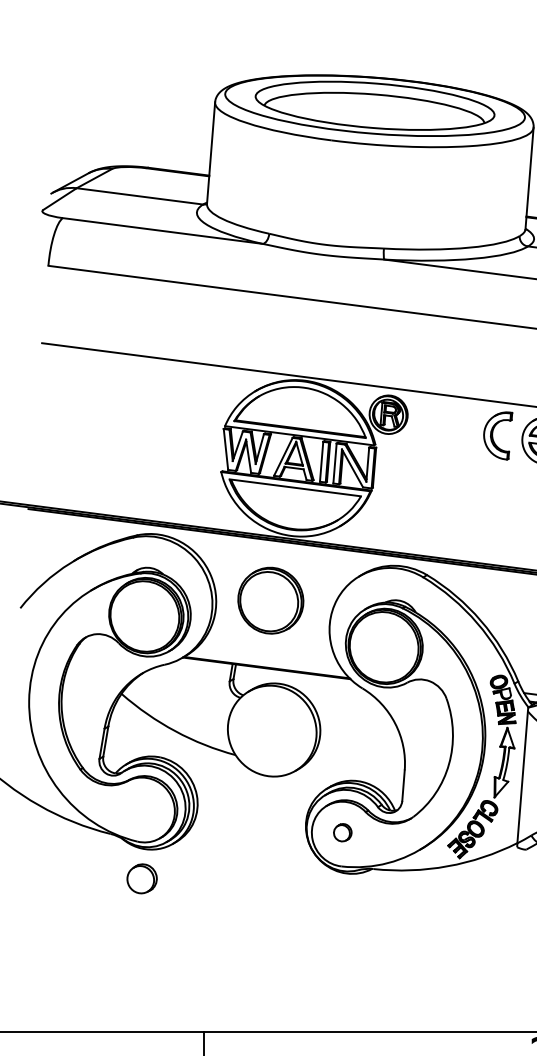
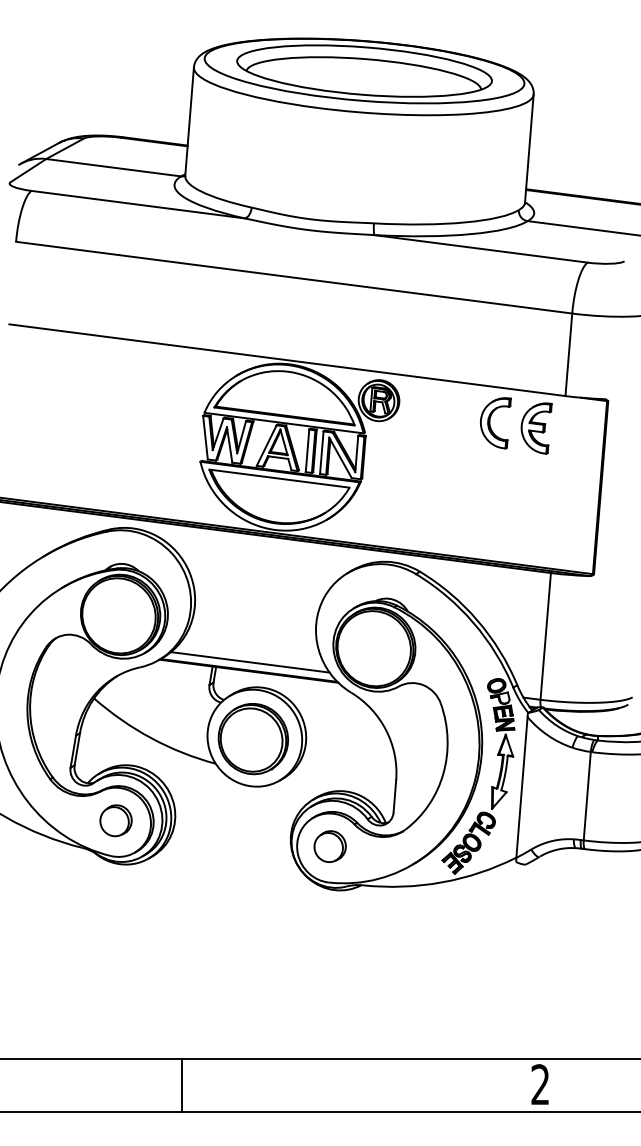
part: (270, 601) -> (252, 739), moved
line: (268, 660) -> (250, 662), added
part: (342, 832) -> (329, 846), size x1.67
part: (141, 878) -> (115, 820), moved

